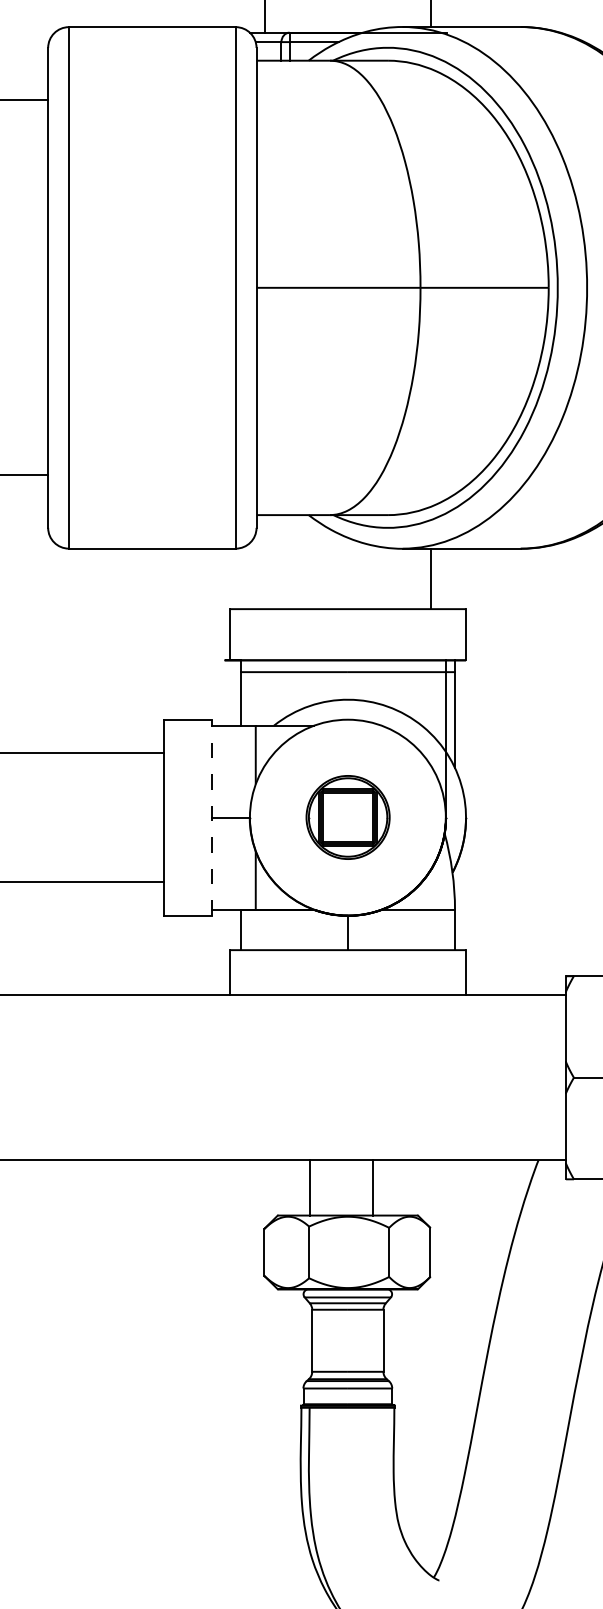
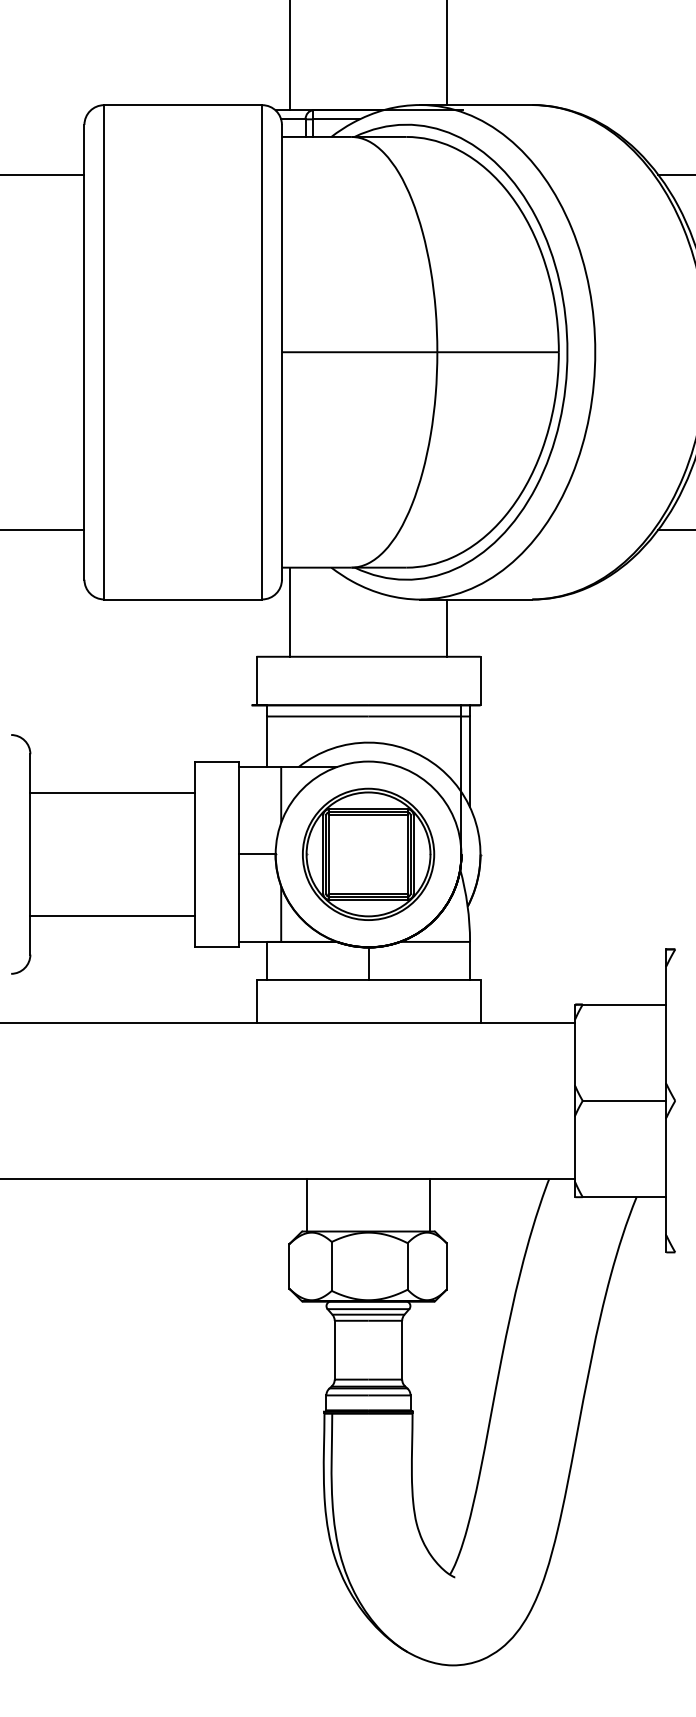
line: (265, 561) -> (290, 611), added
part: (347, 816) -> (368, 853), size x1.67
line: (211, 817) -> (239, 854), dashed -> solid
line: (309, 1188) -> (307, 1205), moved
line: (373, 1188) -> (429, 1205), moved

